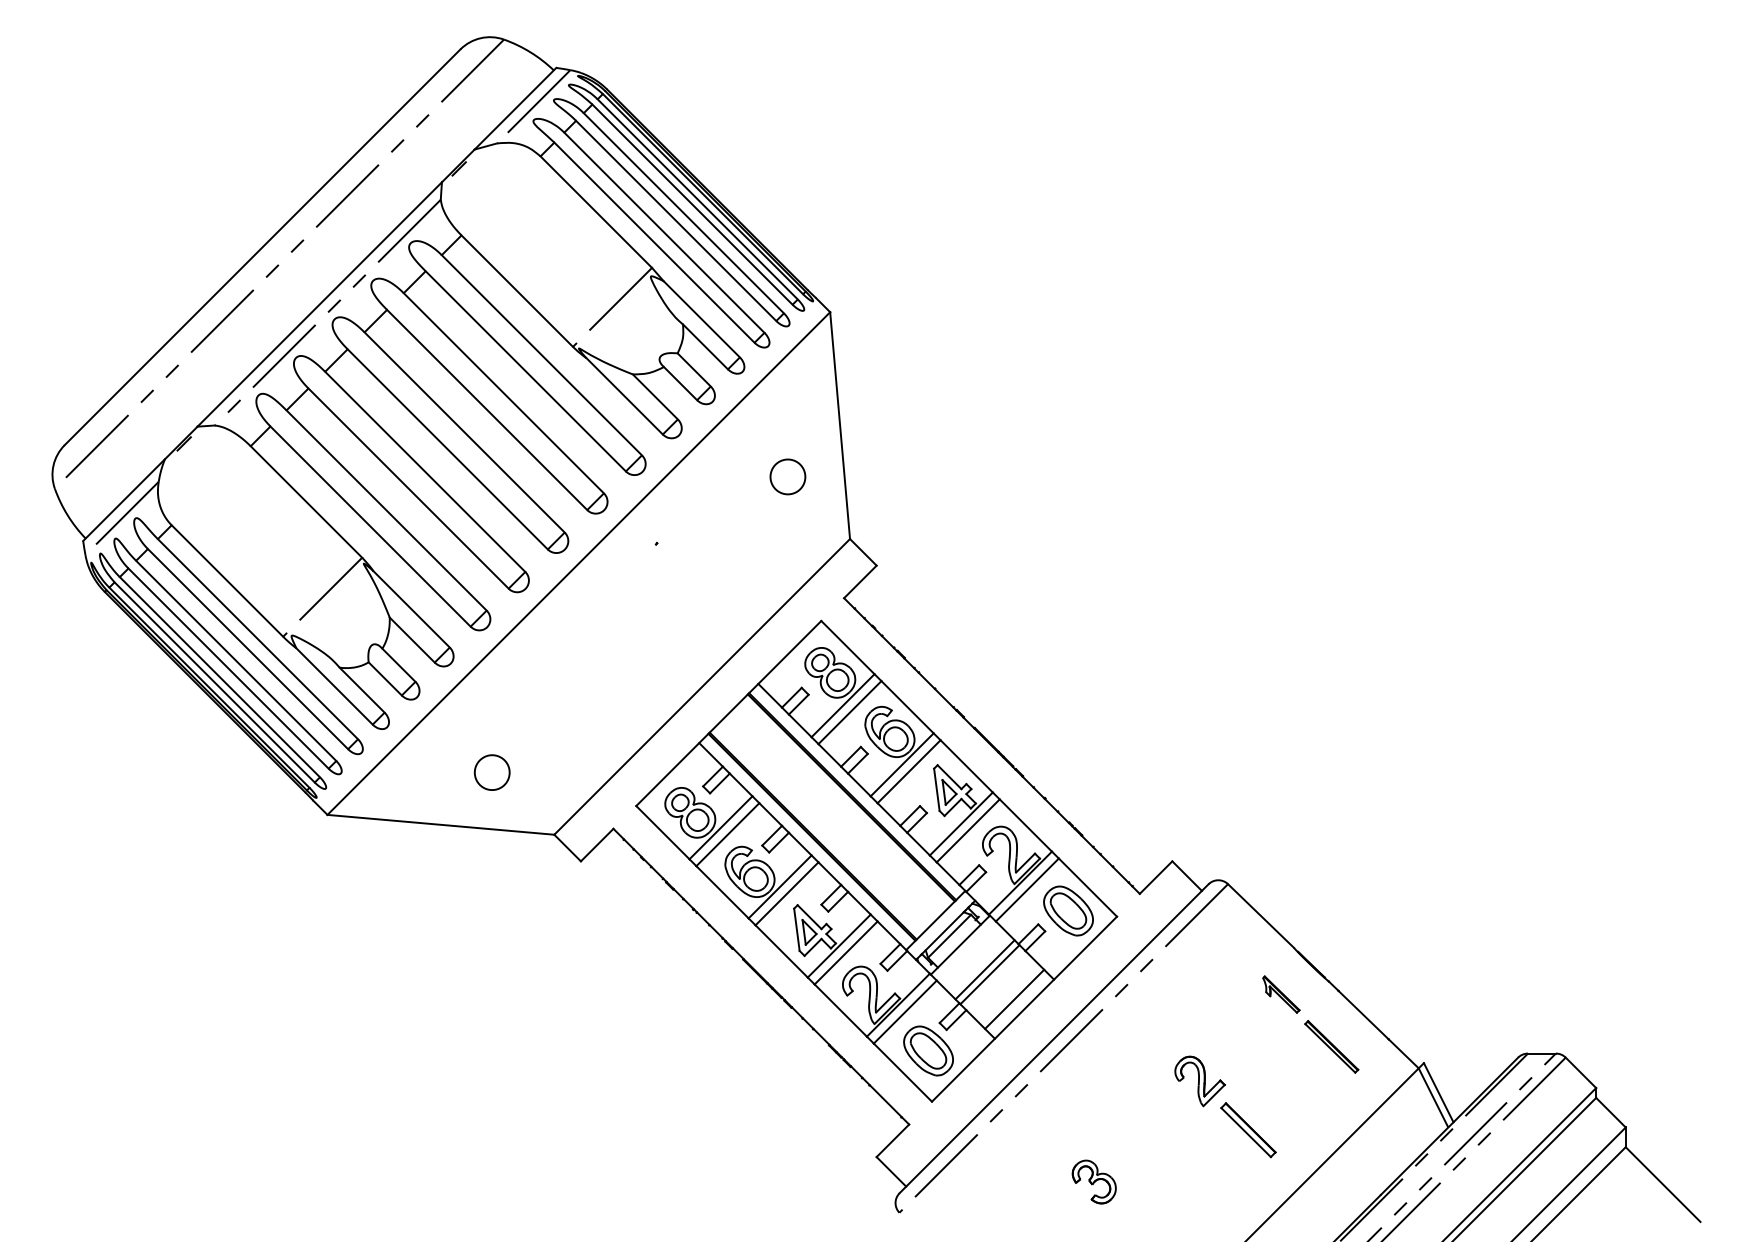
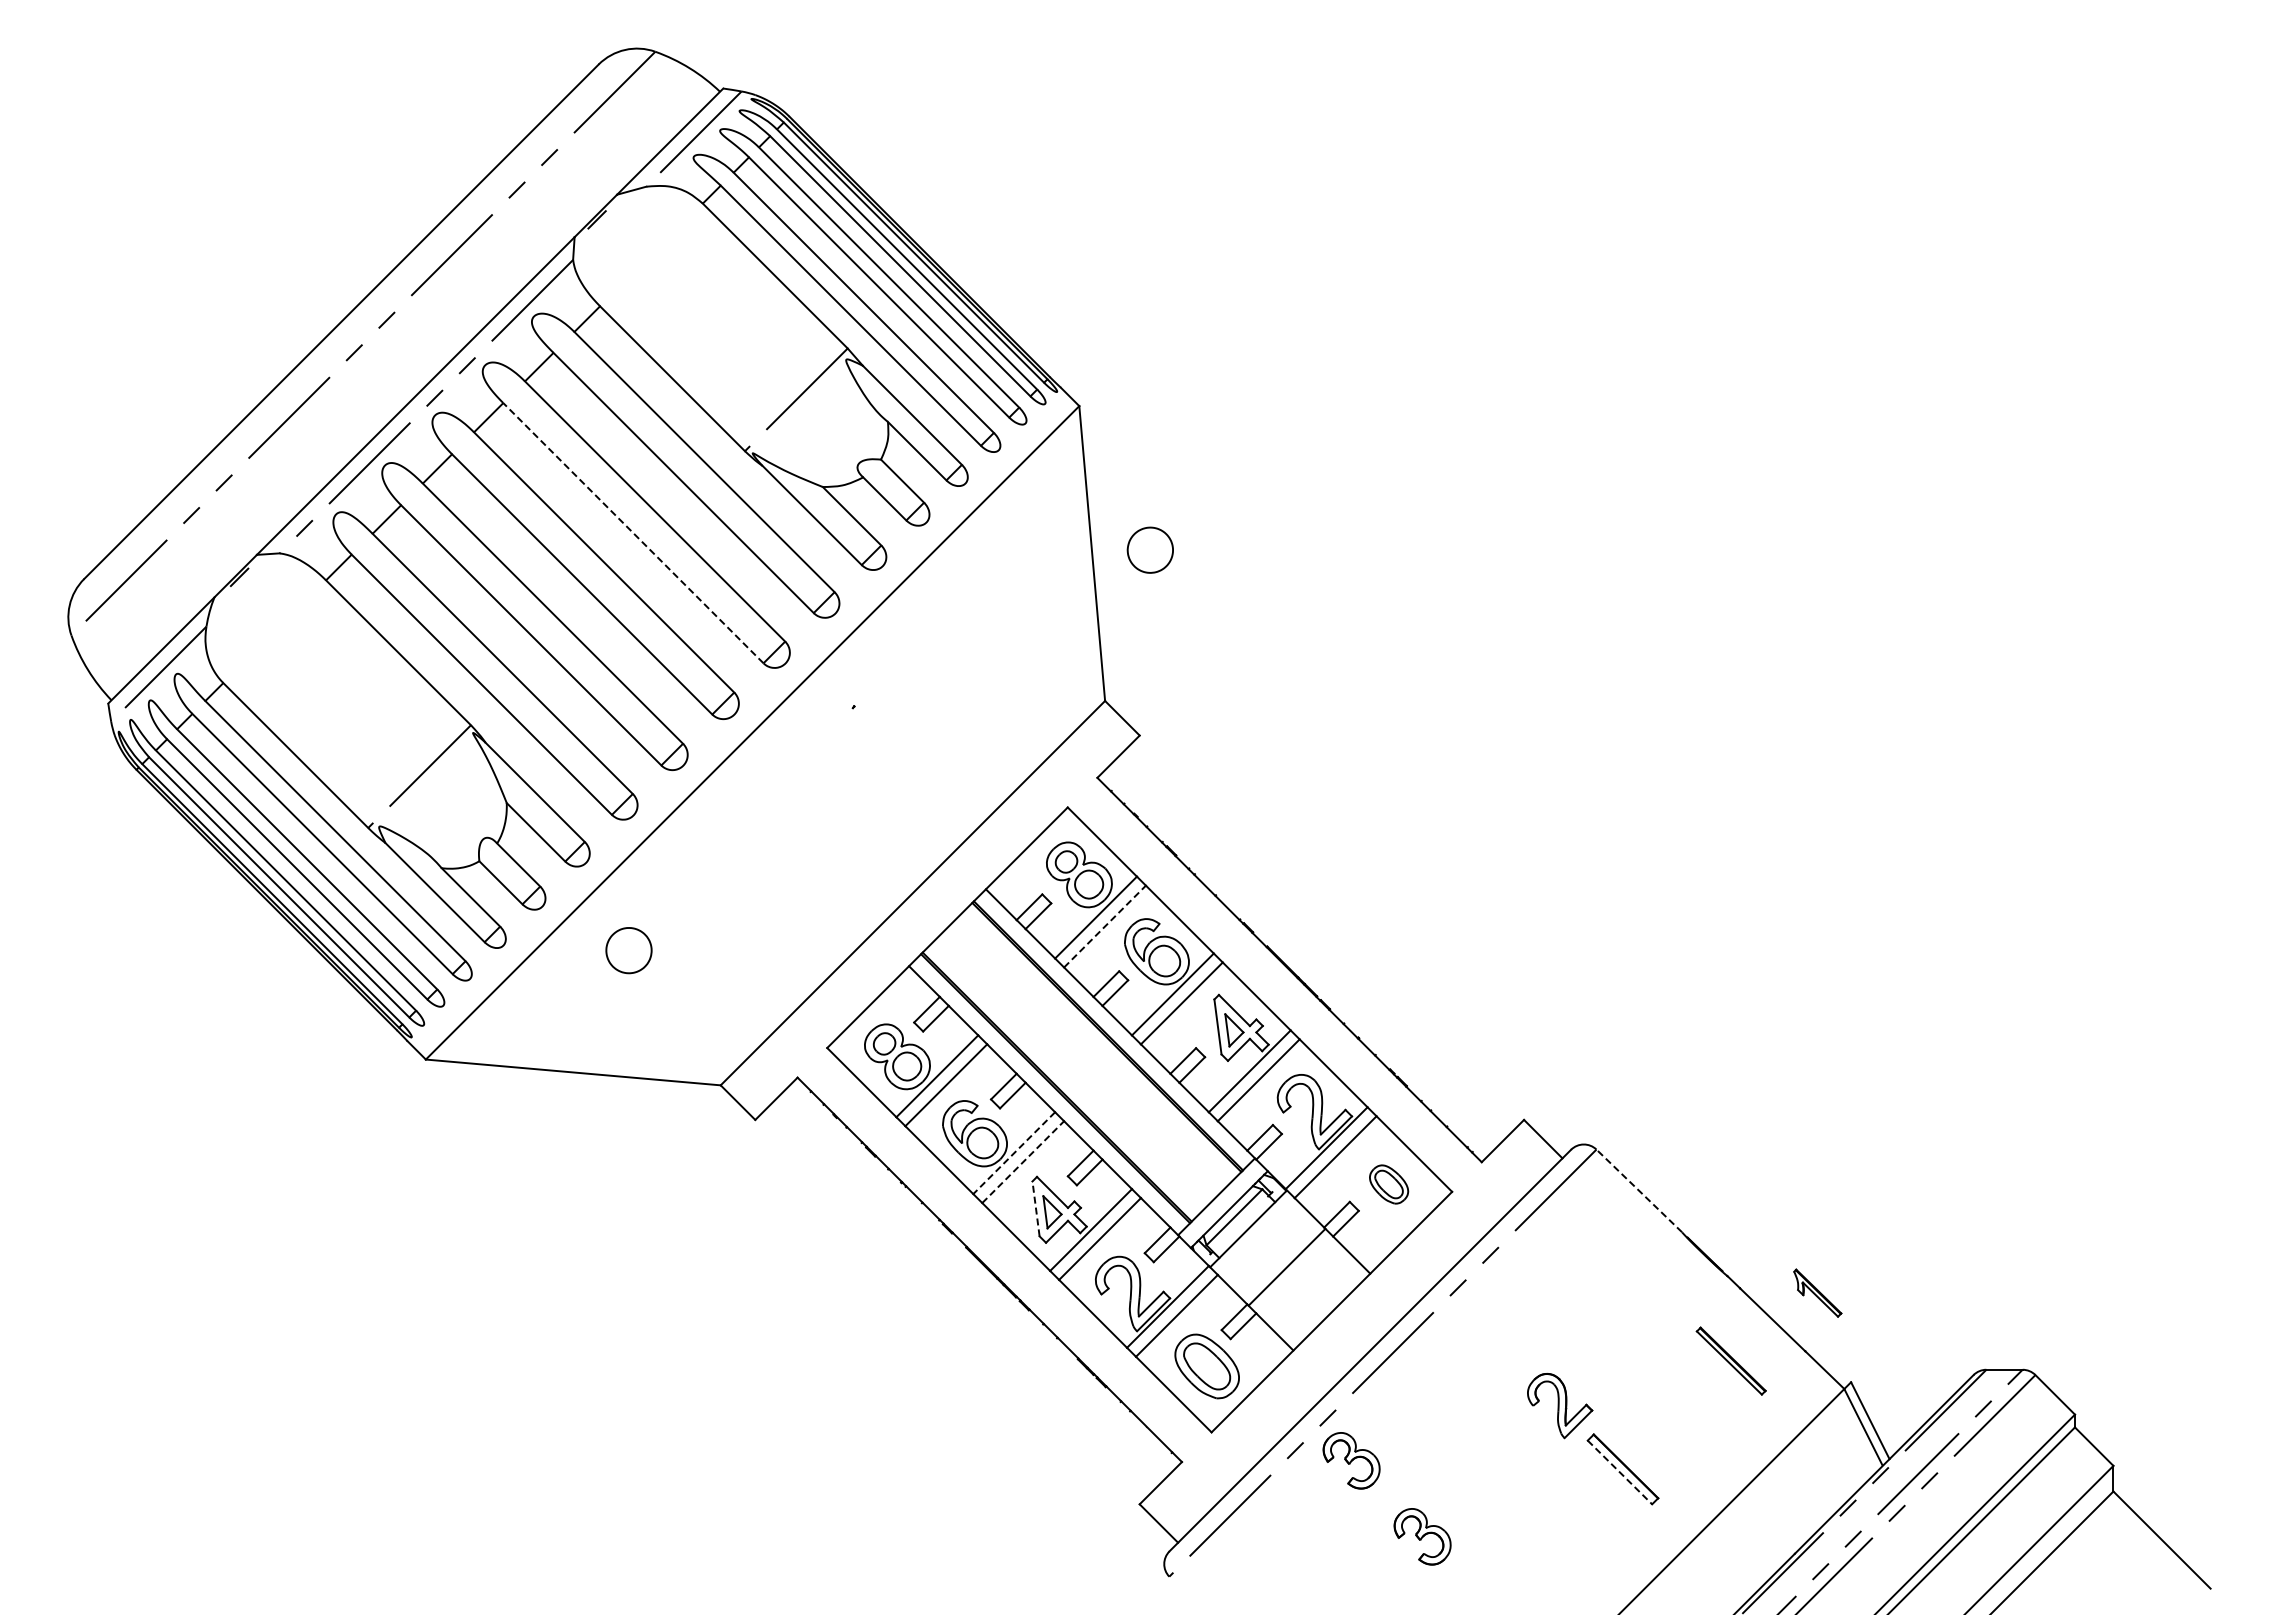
line: (487, 410) -> (633, 533), solid -> dashed
part: (787, 476) -> (1149, 549), moved
line: (850, 712) -> (1105, 926), solid -> dashed
part: (491, 772) -> (628, 950), moved
line: (780, 887) -> (1014, 1153), solid -> dashed
line: (787, 894) -> (1023, 1162), solid -> dashed
part: (1068, 911) -> (1388, 1184), size x0.6
line: (1261, 915) -> (1639, 1190), solid -> dashed
line: (797, 929) -> (1036, 1208), solid -> dashed
line: (984, 969) -> (1280, 1260), removed
part: (1281, 994) -> (1817, 1292), moved
line: (1014, 998) -> (1318, 1298), removed
part: (1039, 1123) -> (1351, 1460), added
line: (1246, 1132) -> (1620, 1472), solid -> dashed

